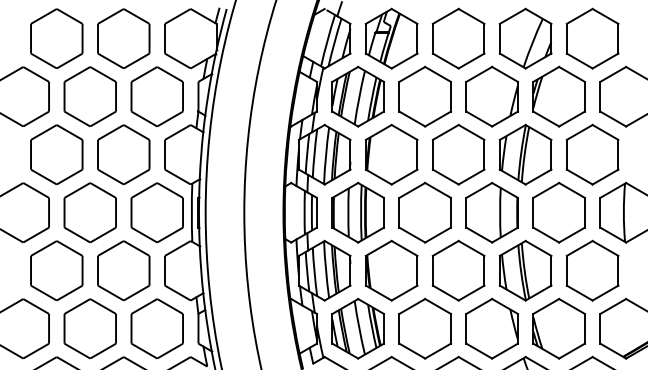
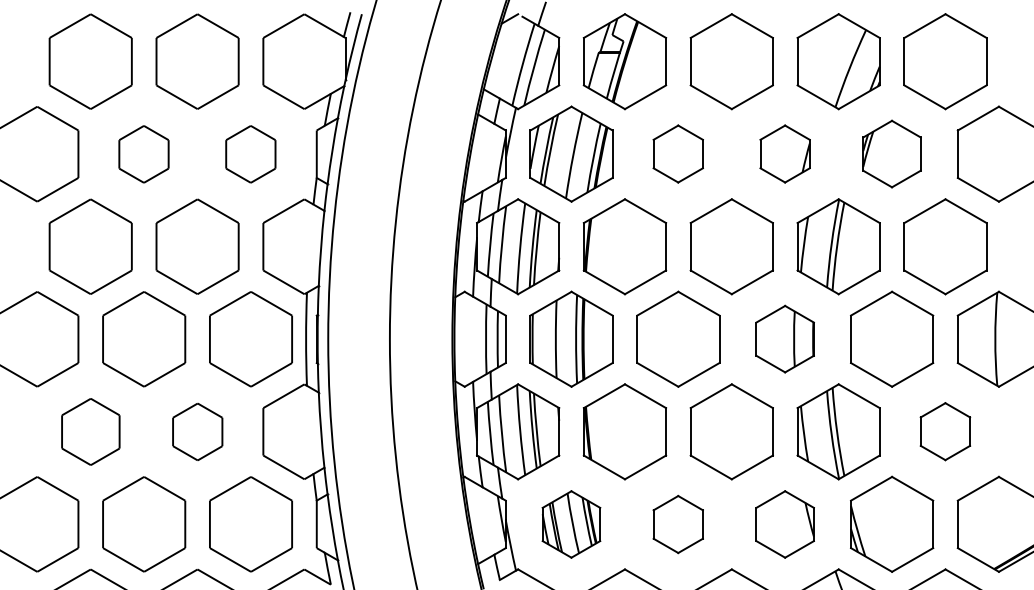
part: (89, 96) -> (142, 153), size x0.6
part: (156, 96) -> (249, 153), size x0.6
part: (424, 96) -> (677, 153), size x0.6
part: (491, 96) -> (784, 153), size x0.6
part: (558, 96) -> (891, 153), size x0.7
part: (491, 212) -> (784, 338), size x0.7
part: (56, 270) -> (90, 431), size x0.7
part: (123, 270) -> (197, 431), size x0.6
part: (592, 270) -> (945, 431), size x0.6
part: (357, 328) -> (570, 523), size x0.7
part: (424, 328) -> (677, 523), size x0.6
part: (491, 328) -> (784, 523), size x0.7

